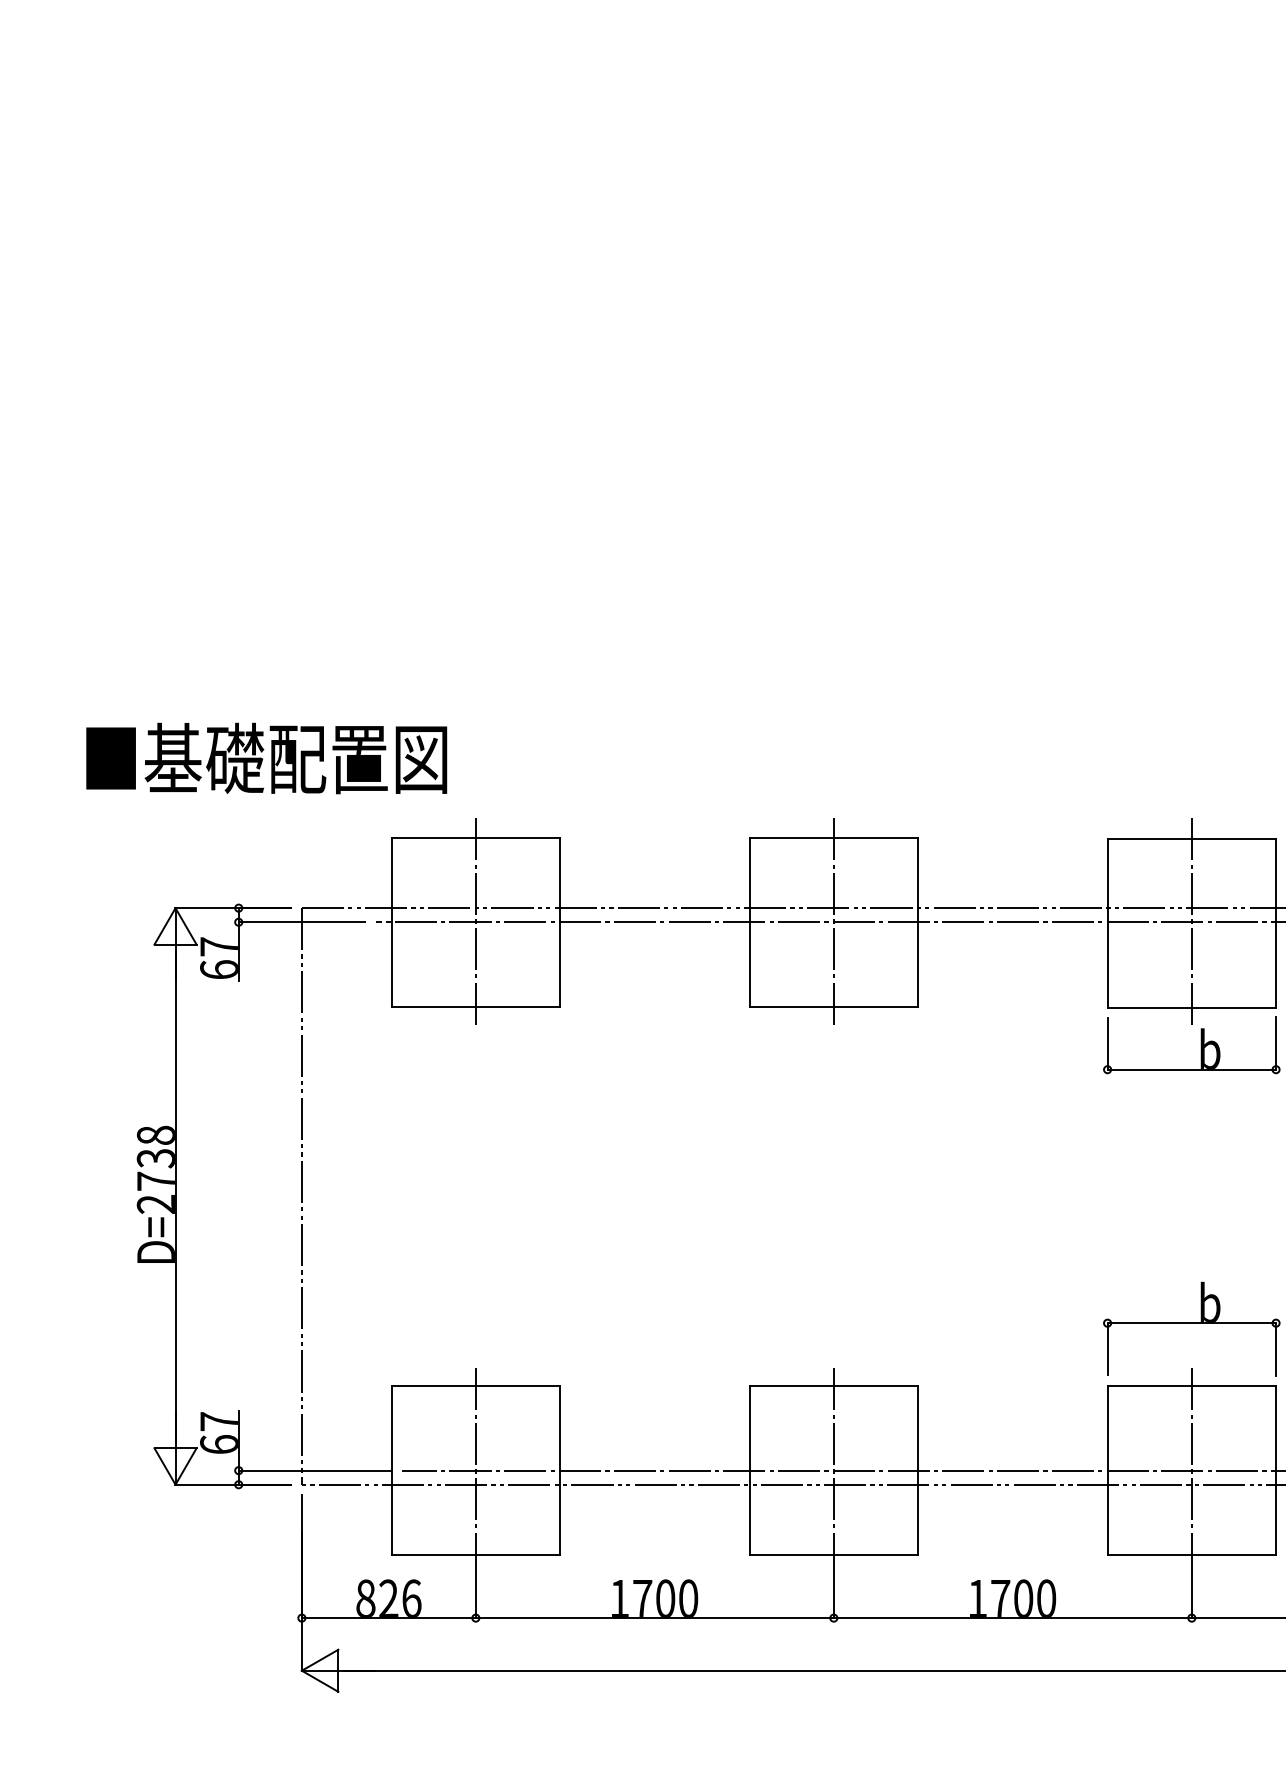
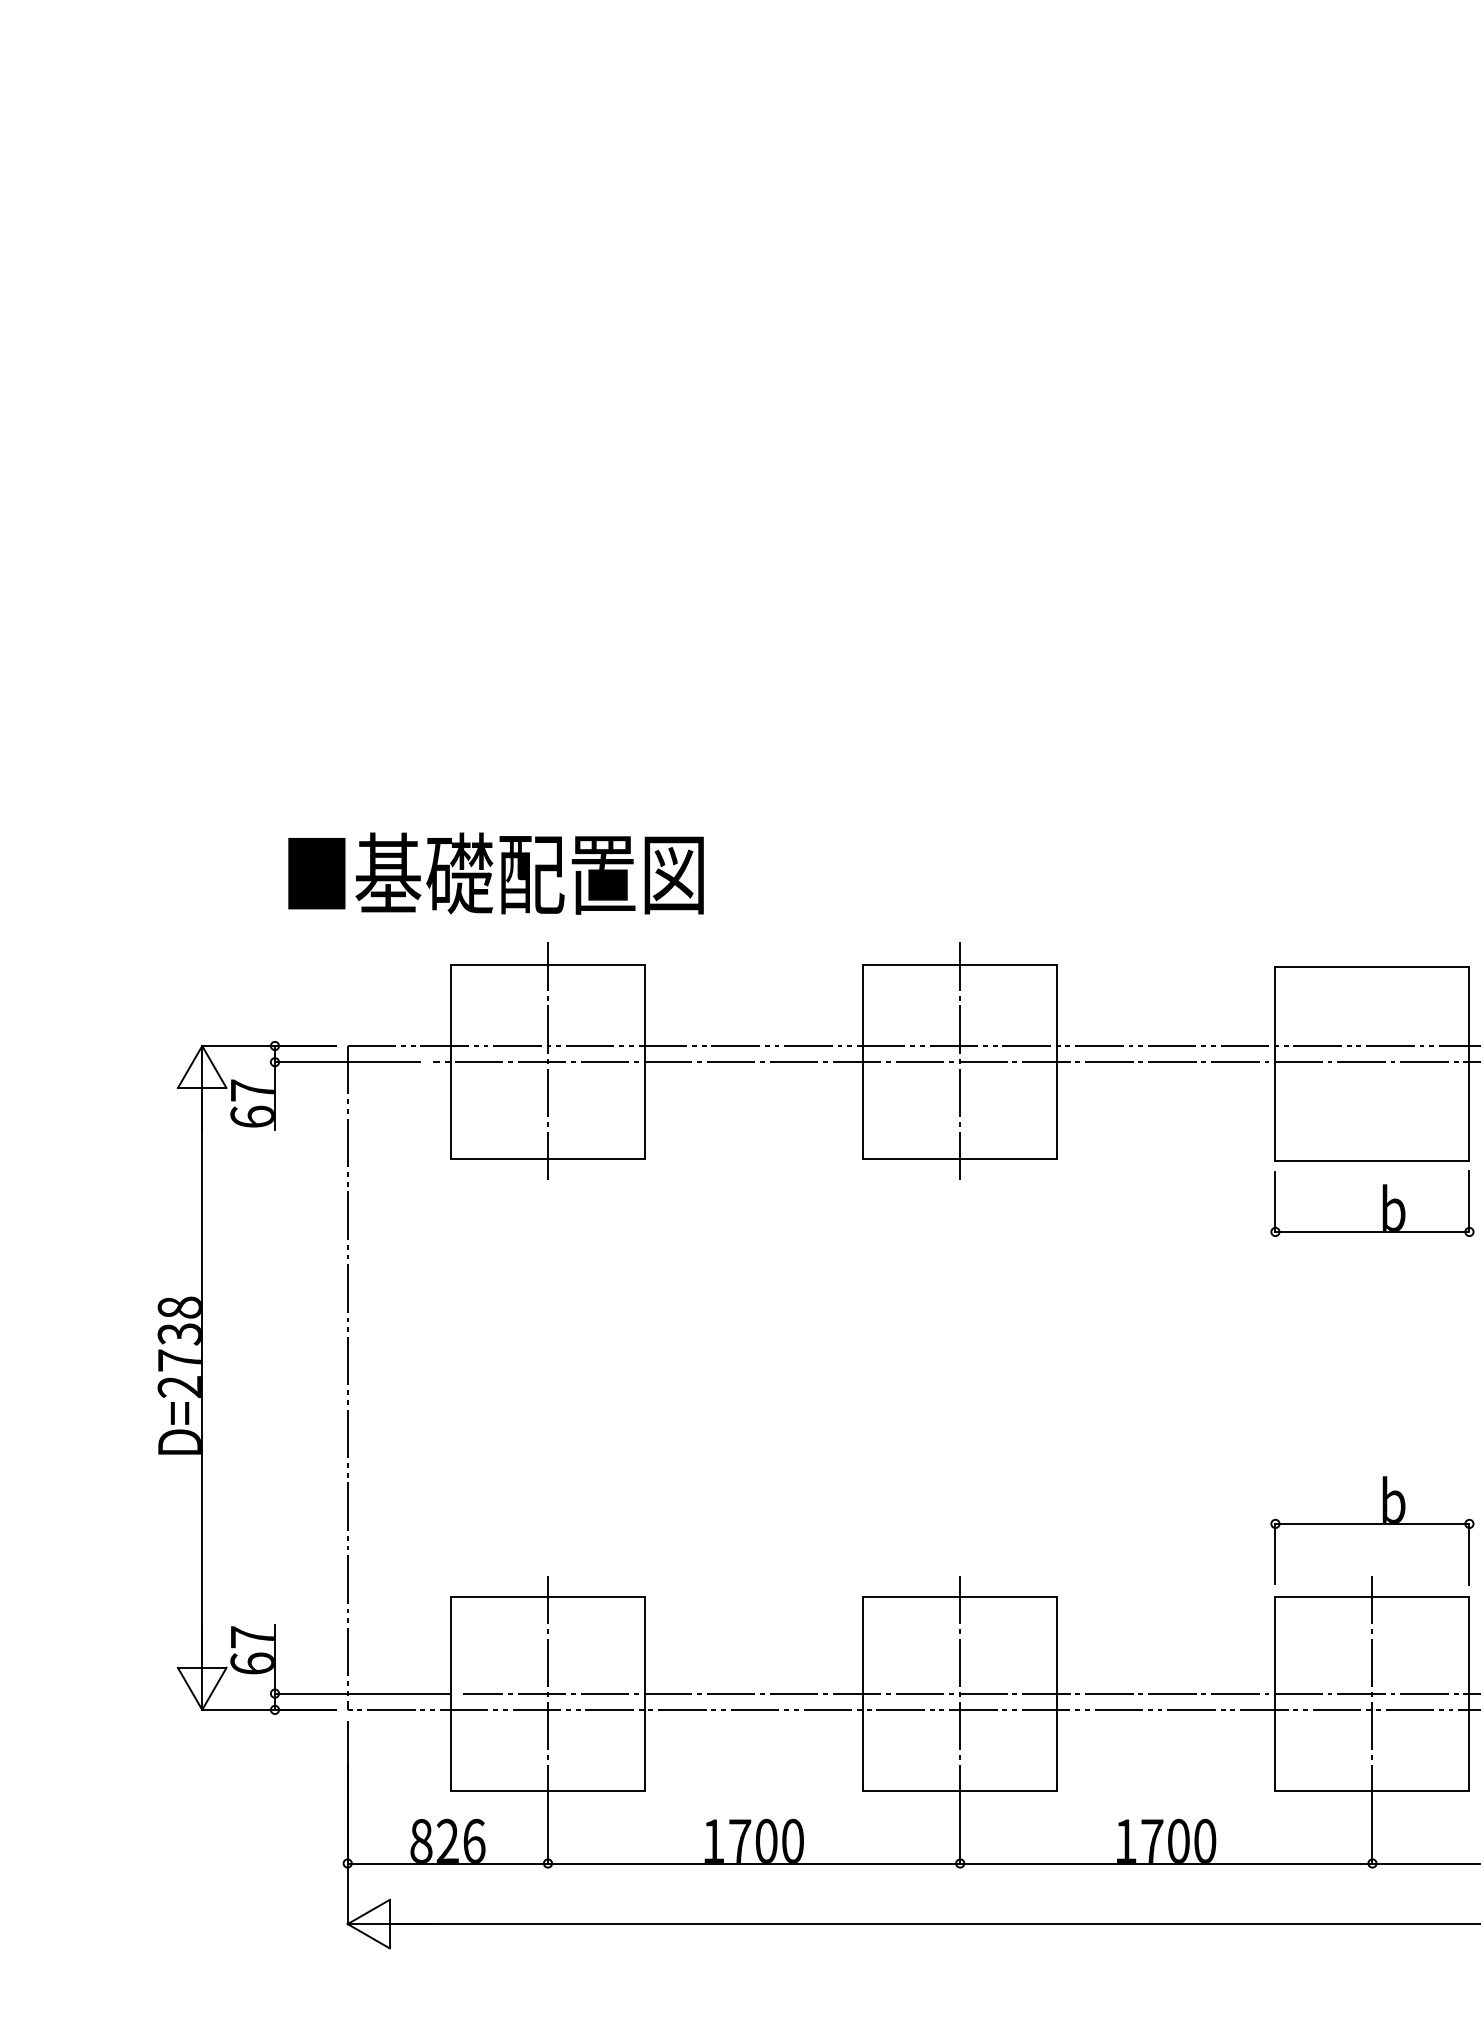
text: (266, 758) -> (495, 873), moved
line: (1191, 923) -> (1372, 1063), removed

